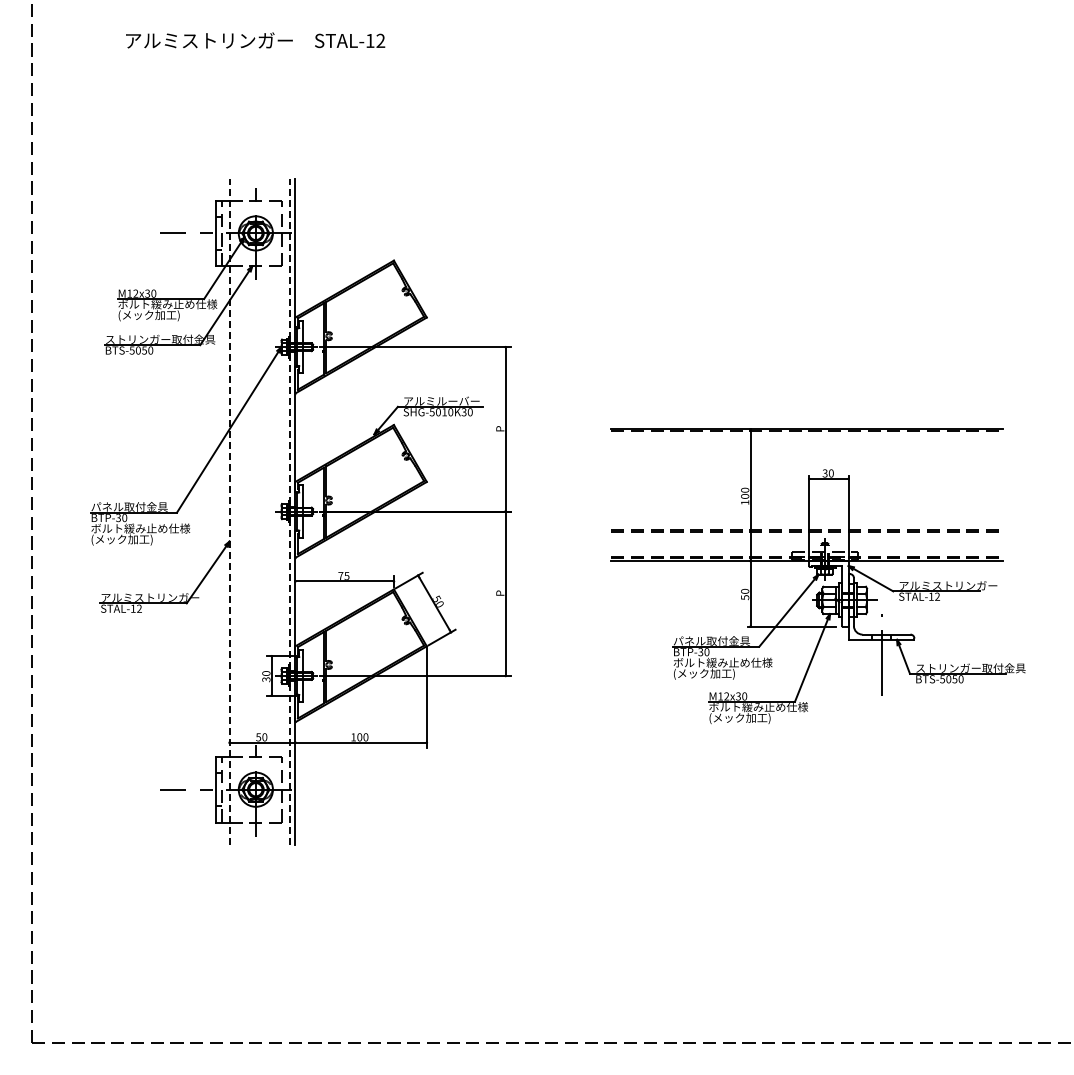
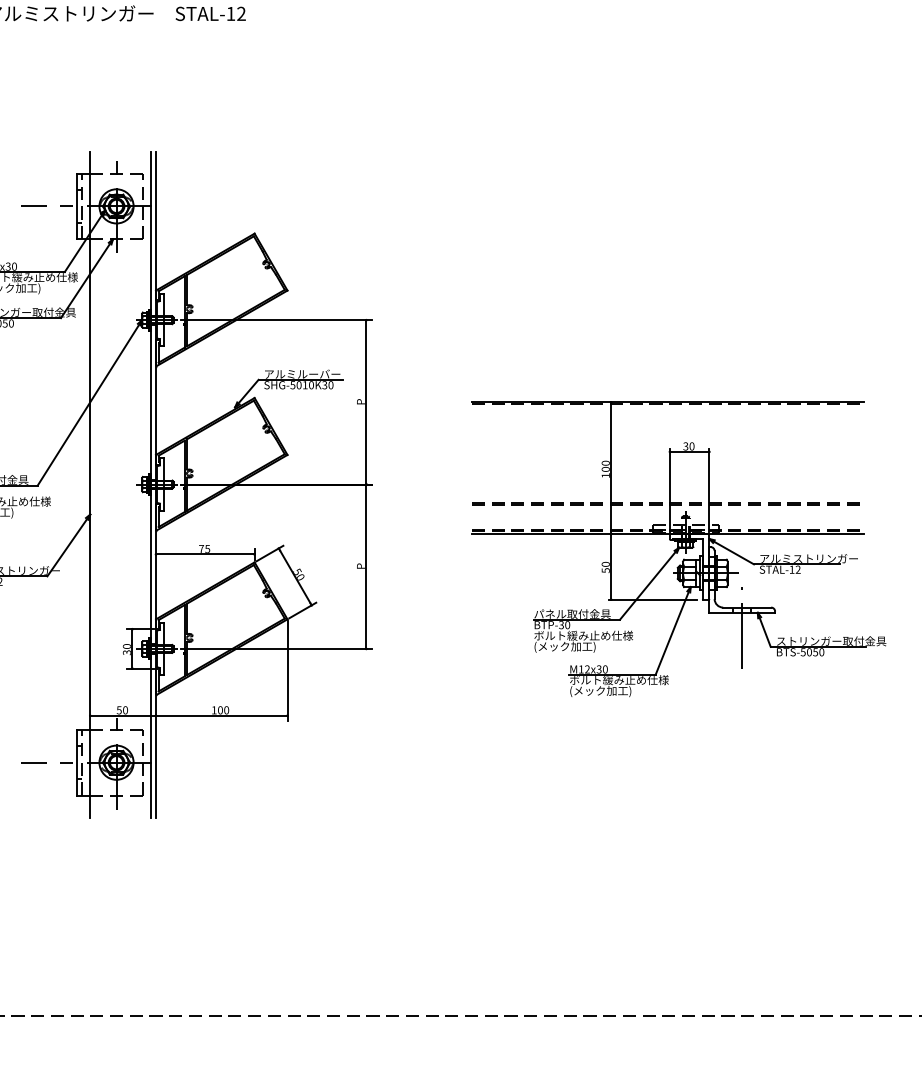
line: (229, 511) -> (90, 484), dashed -> solid
line: (290, 511) -> (151, 484), dashed -> solid

